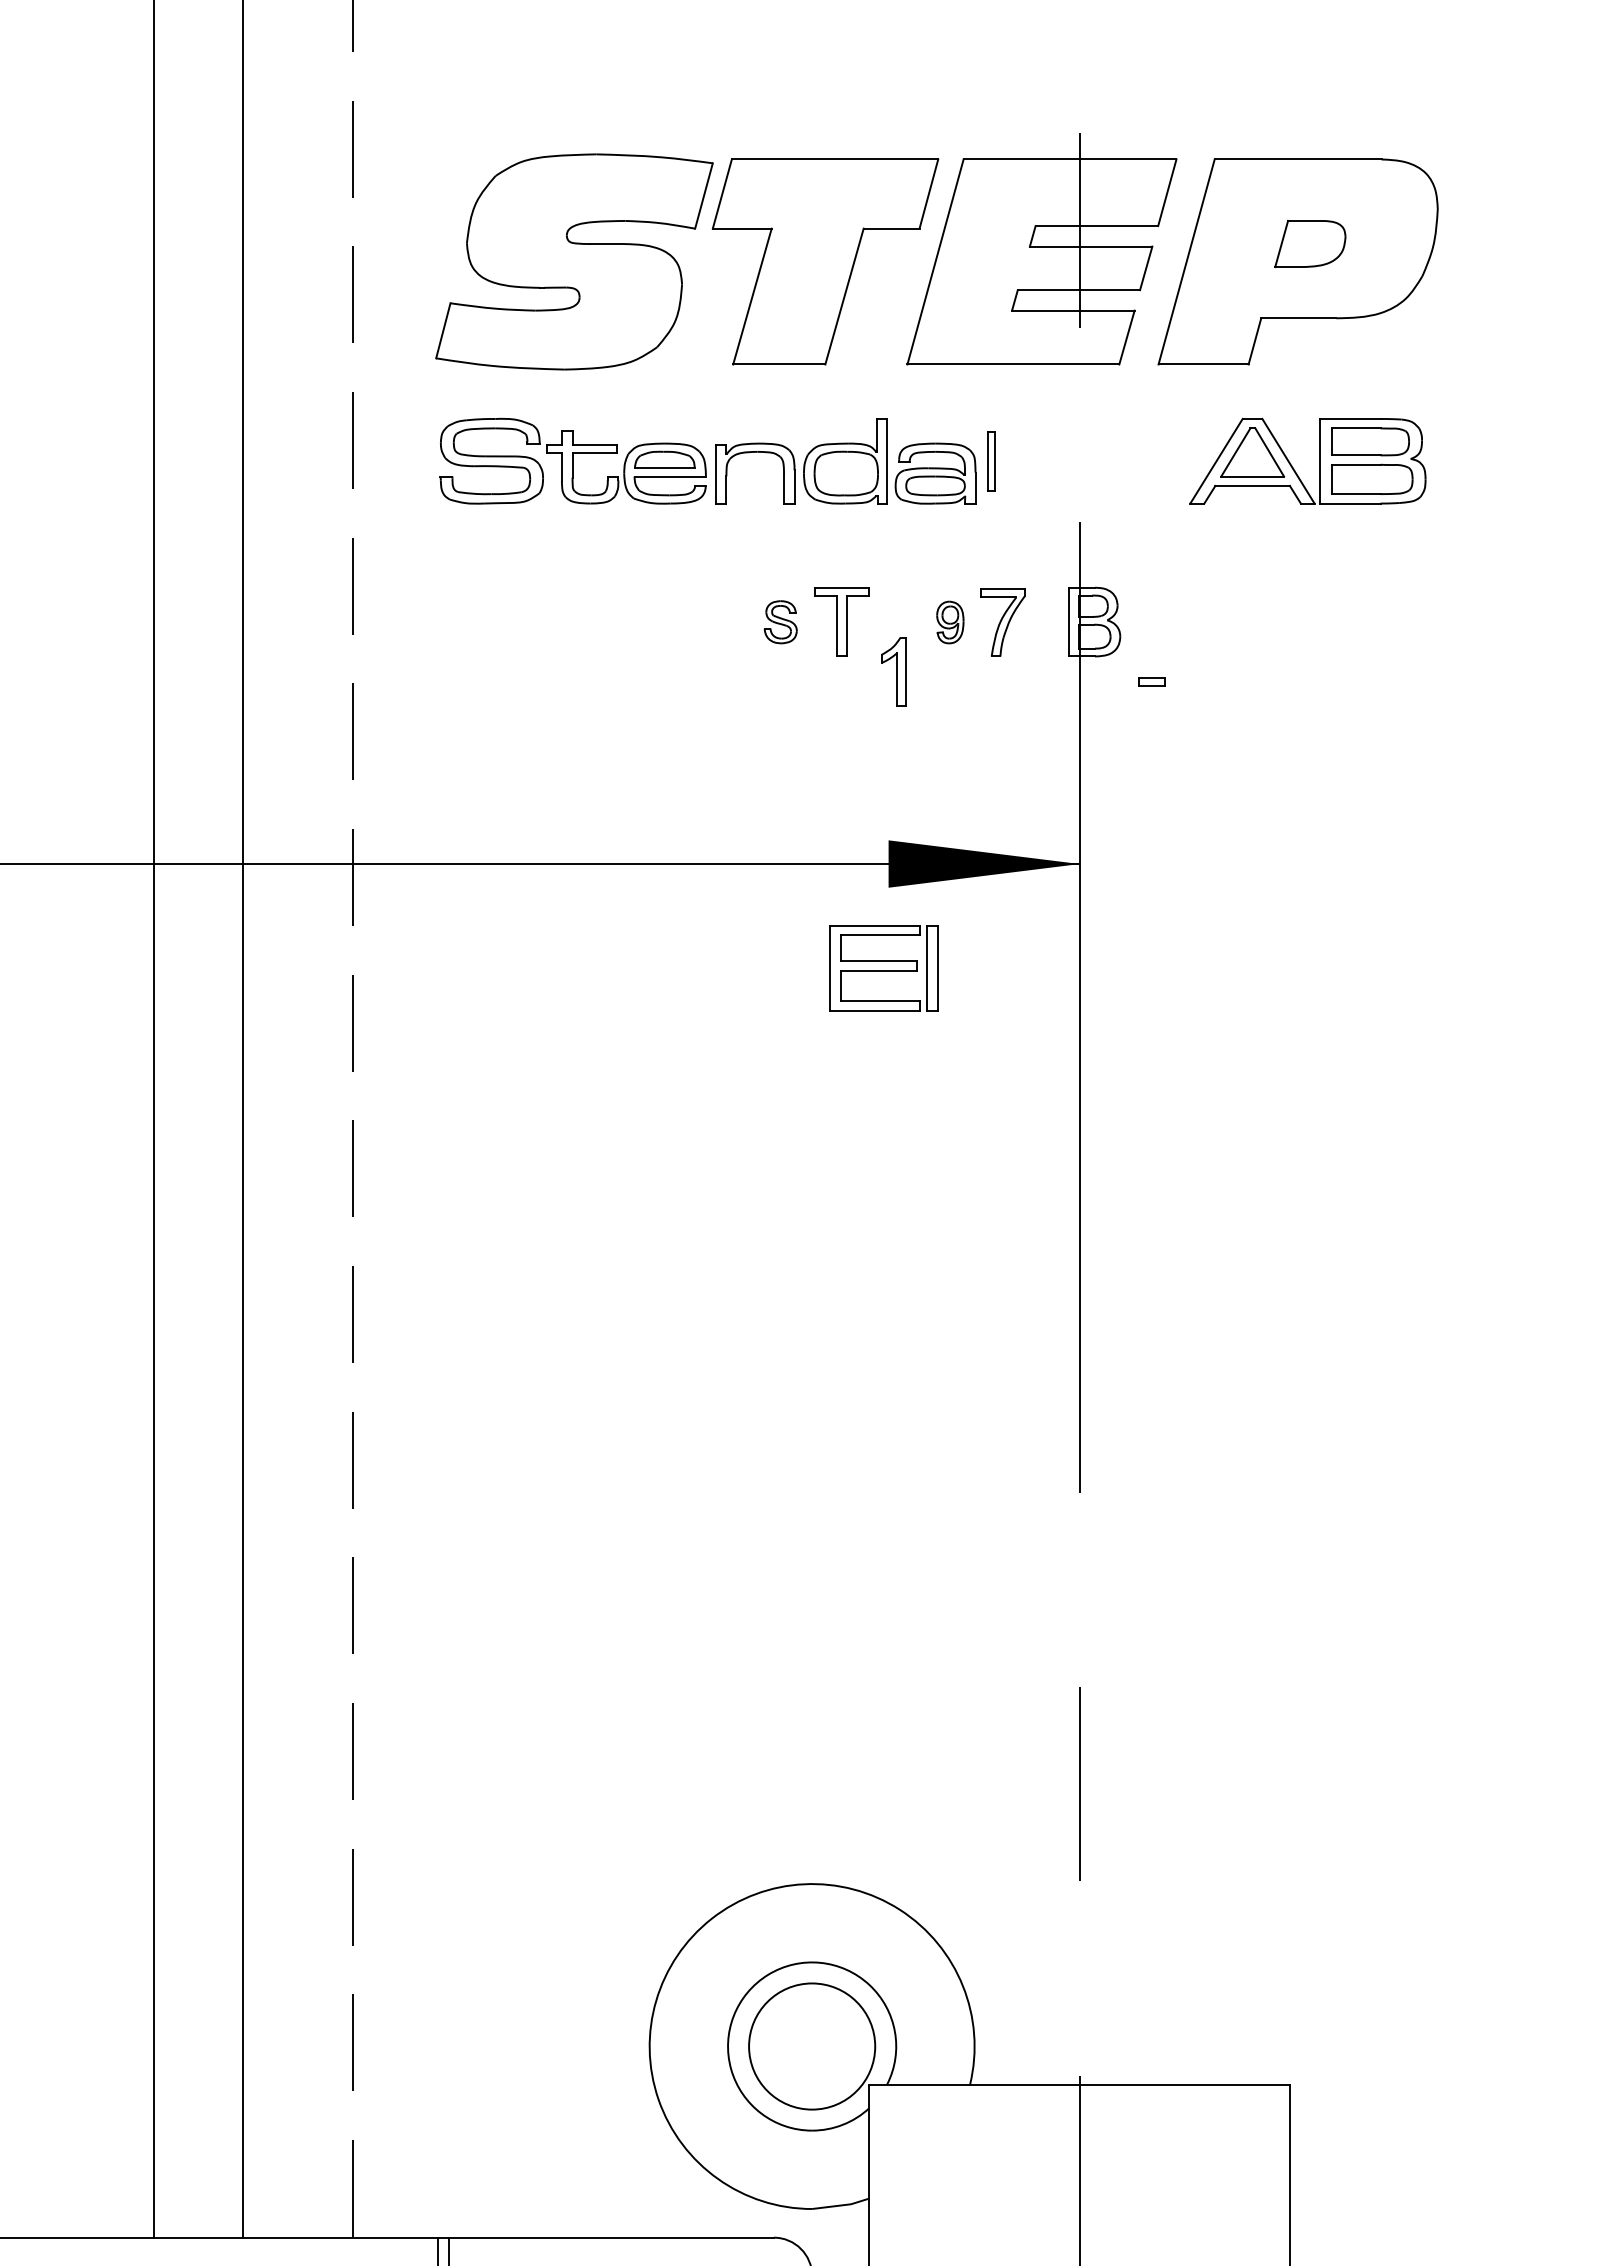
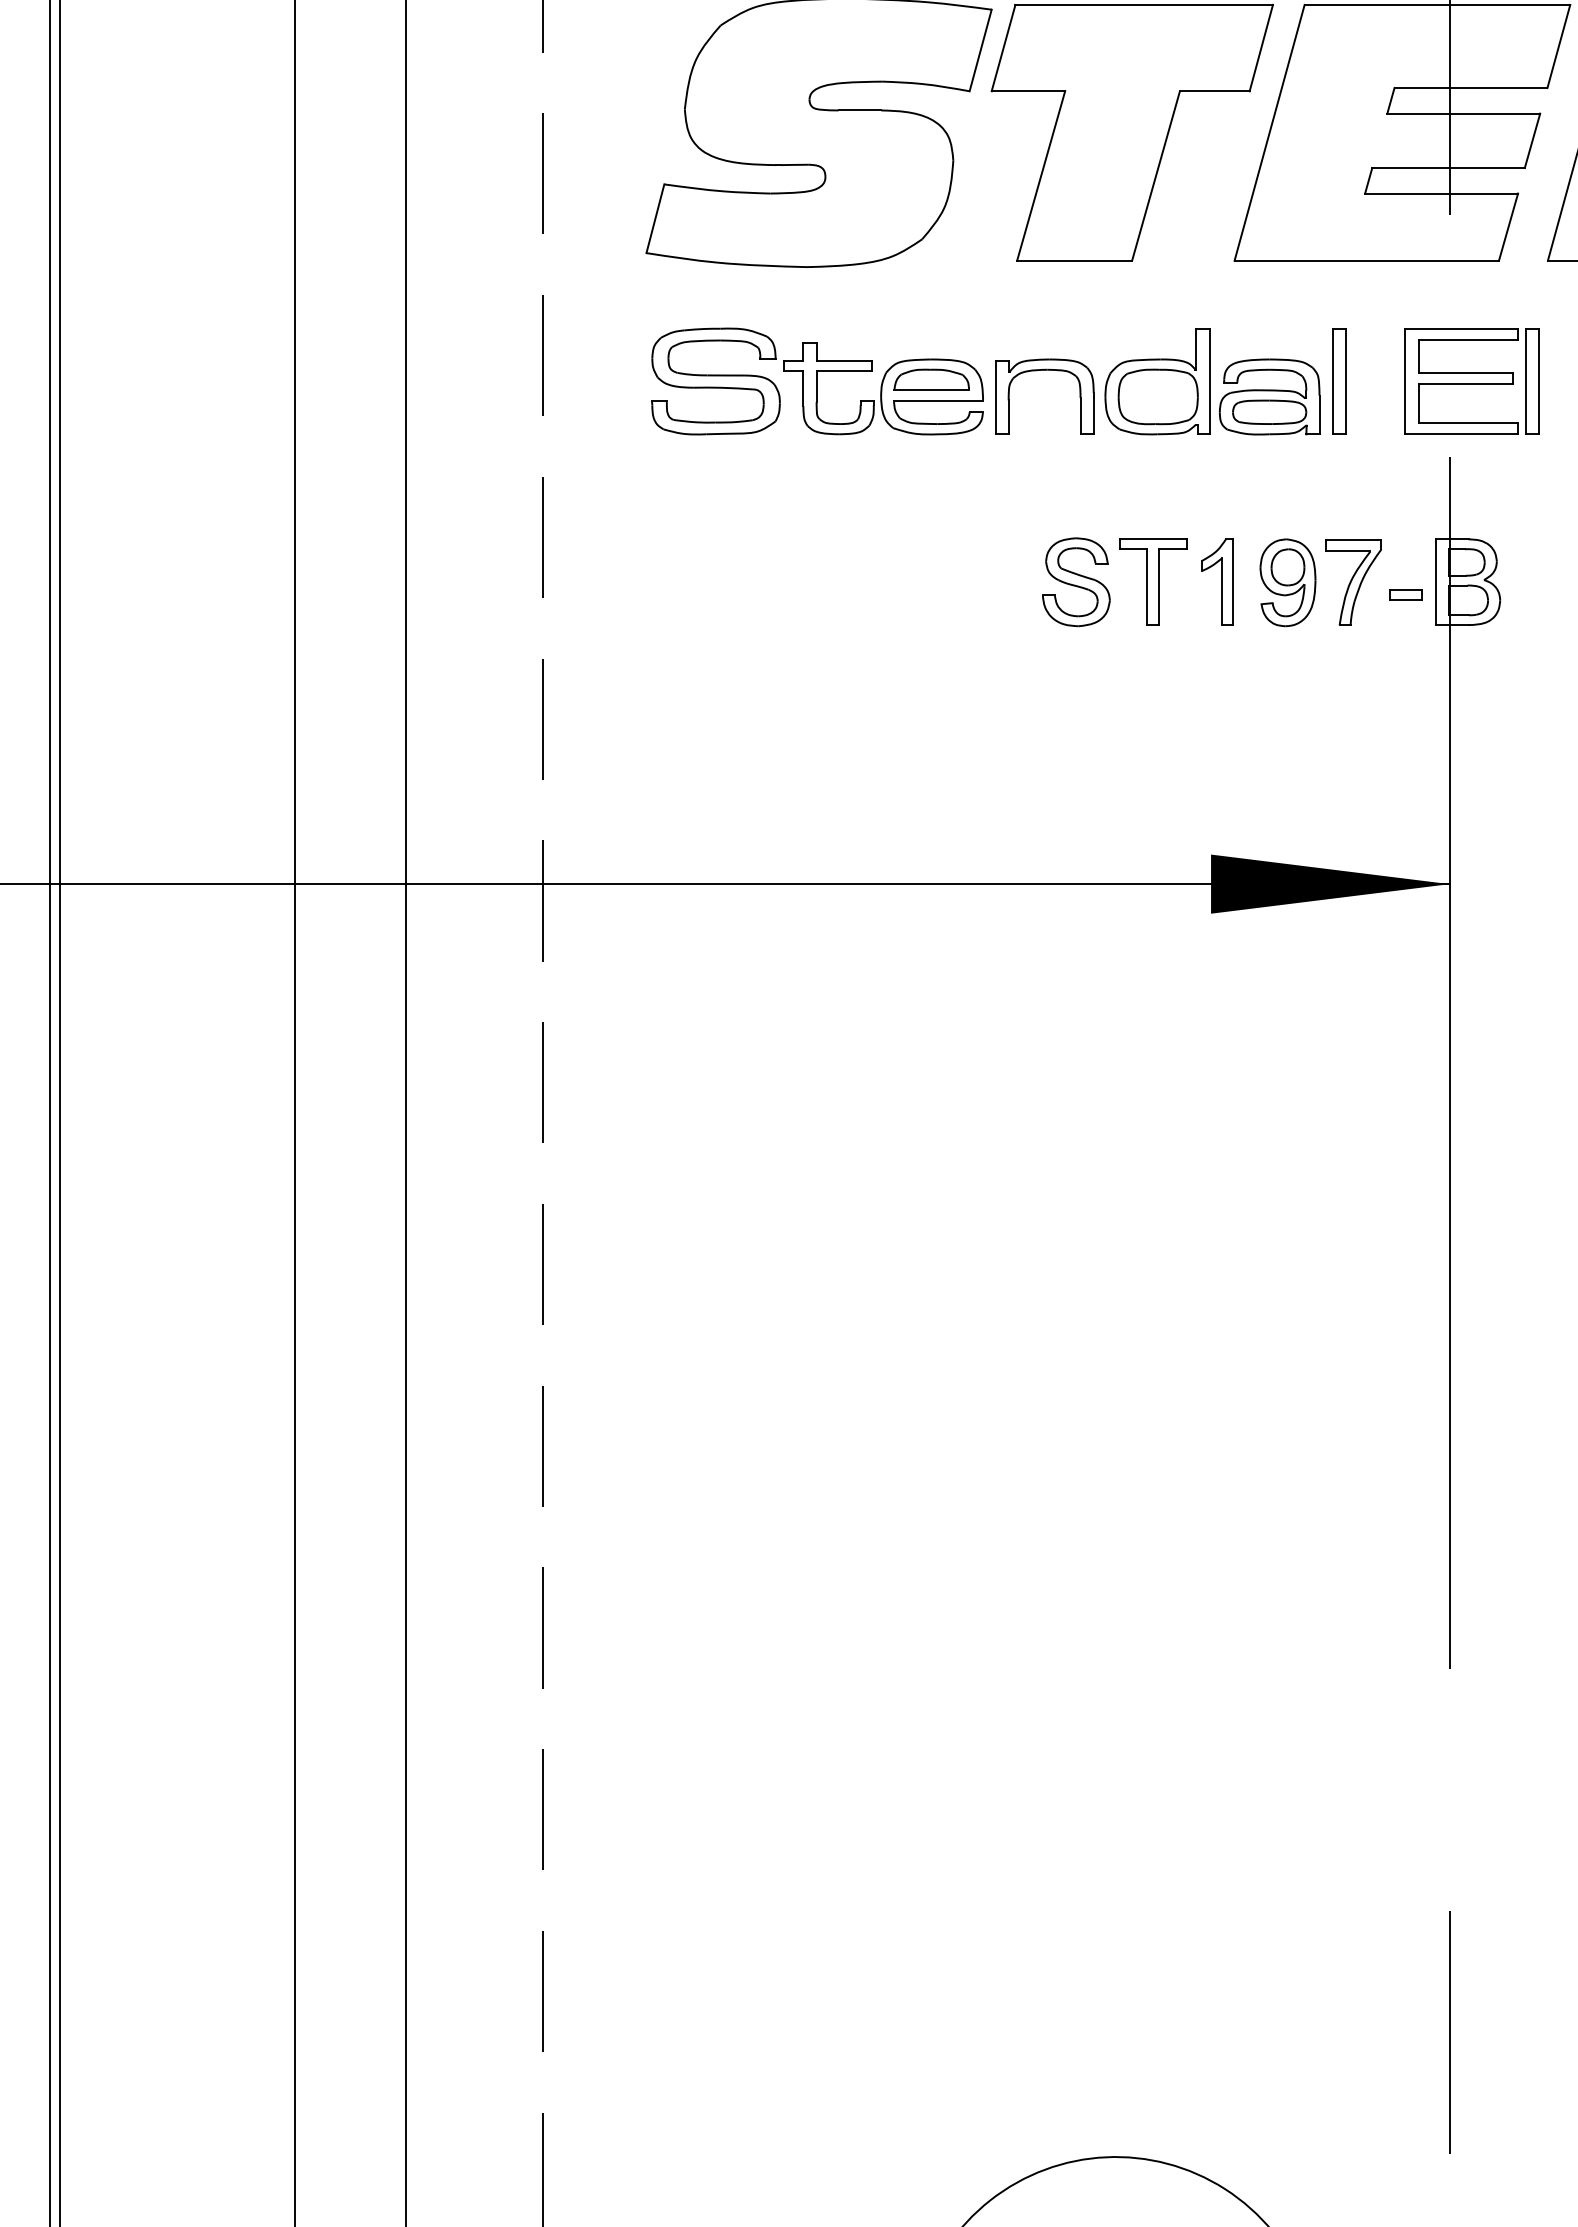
part: (991, 461) -> (1339, 381), size x1.43
part: (780, 622) -> (1076, 582), size x1.67
part: (950, 622) -> (1288, 582), size x1.67
part: (893, 671) -> (1217, 581), moved
part: (1151, 681) -> (1405, 593), moved
part: (883, 968) -> (1471, 381), moved

